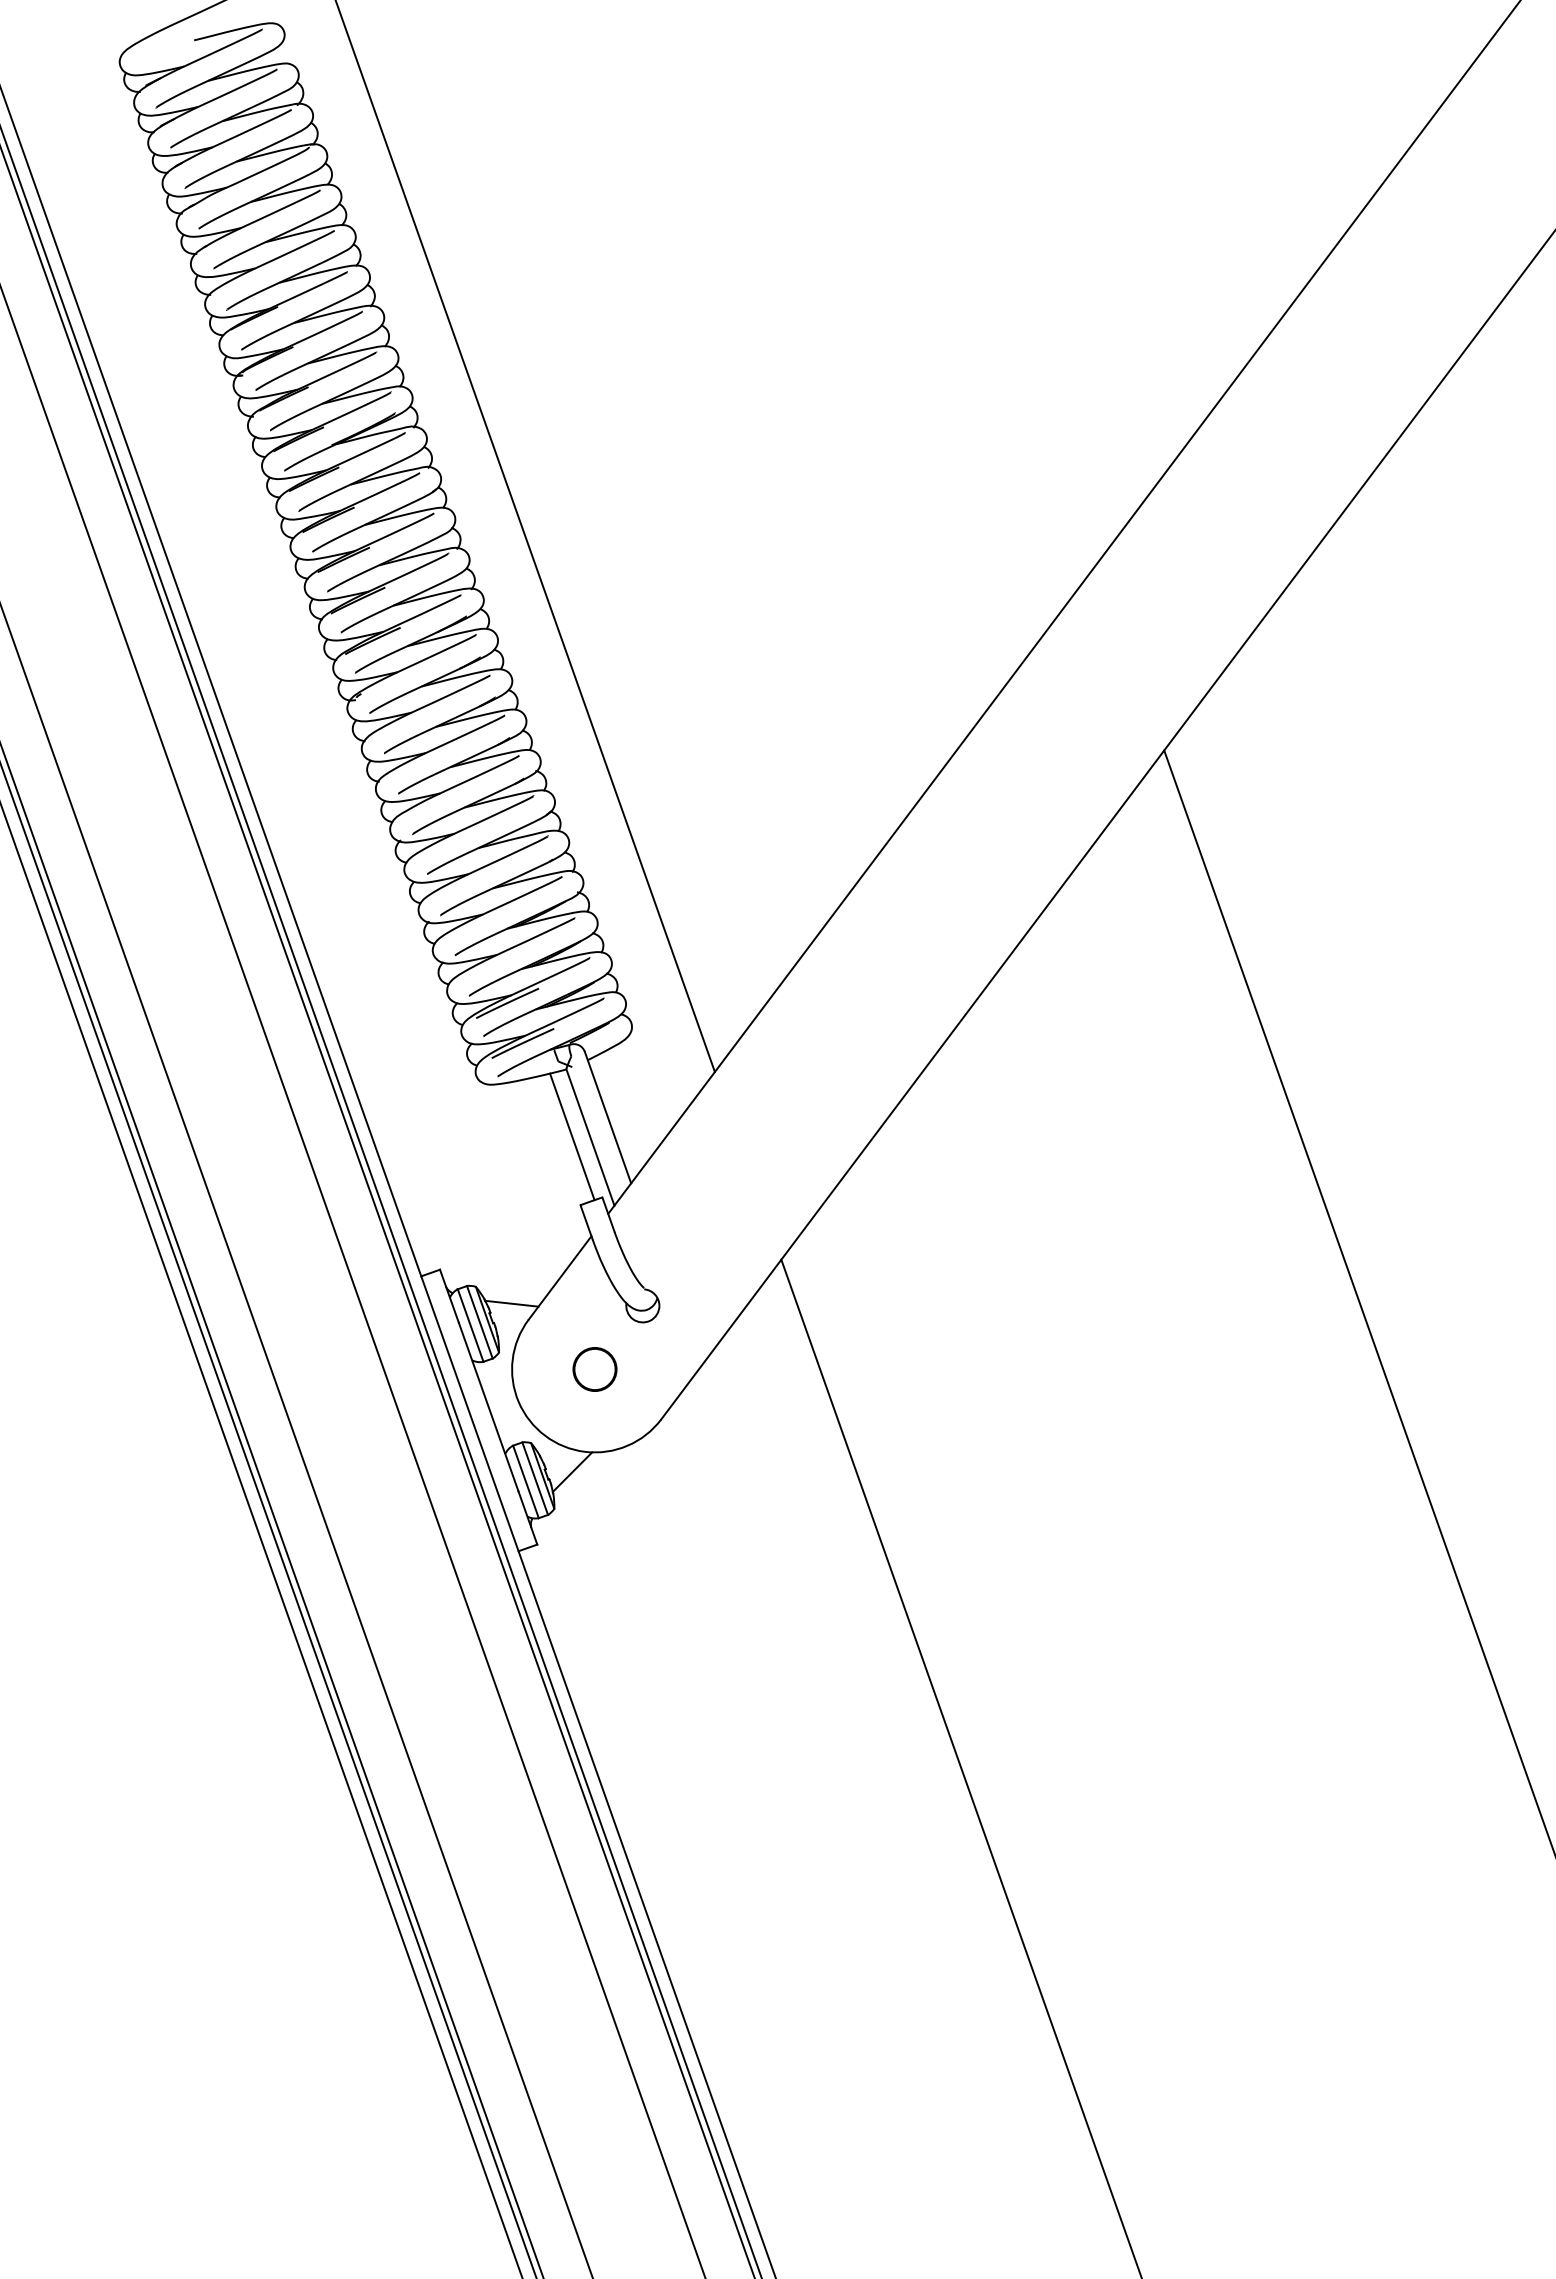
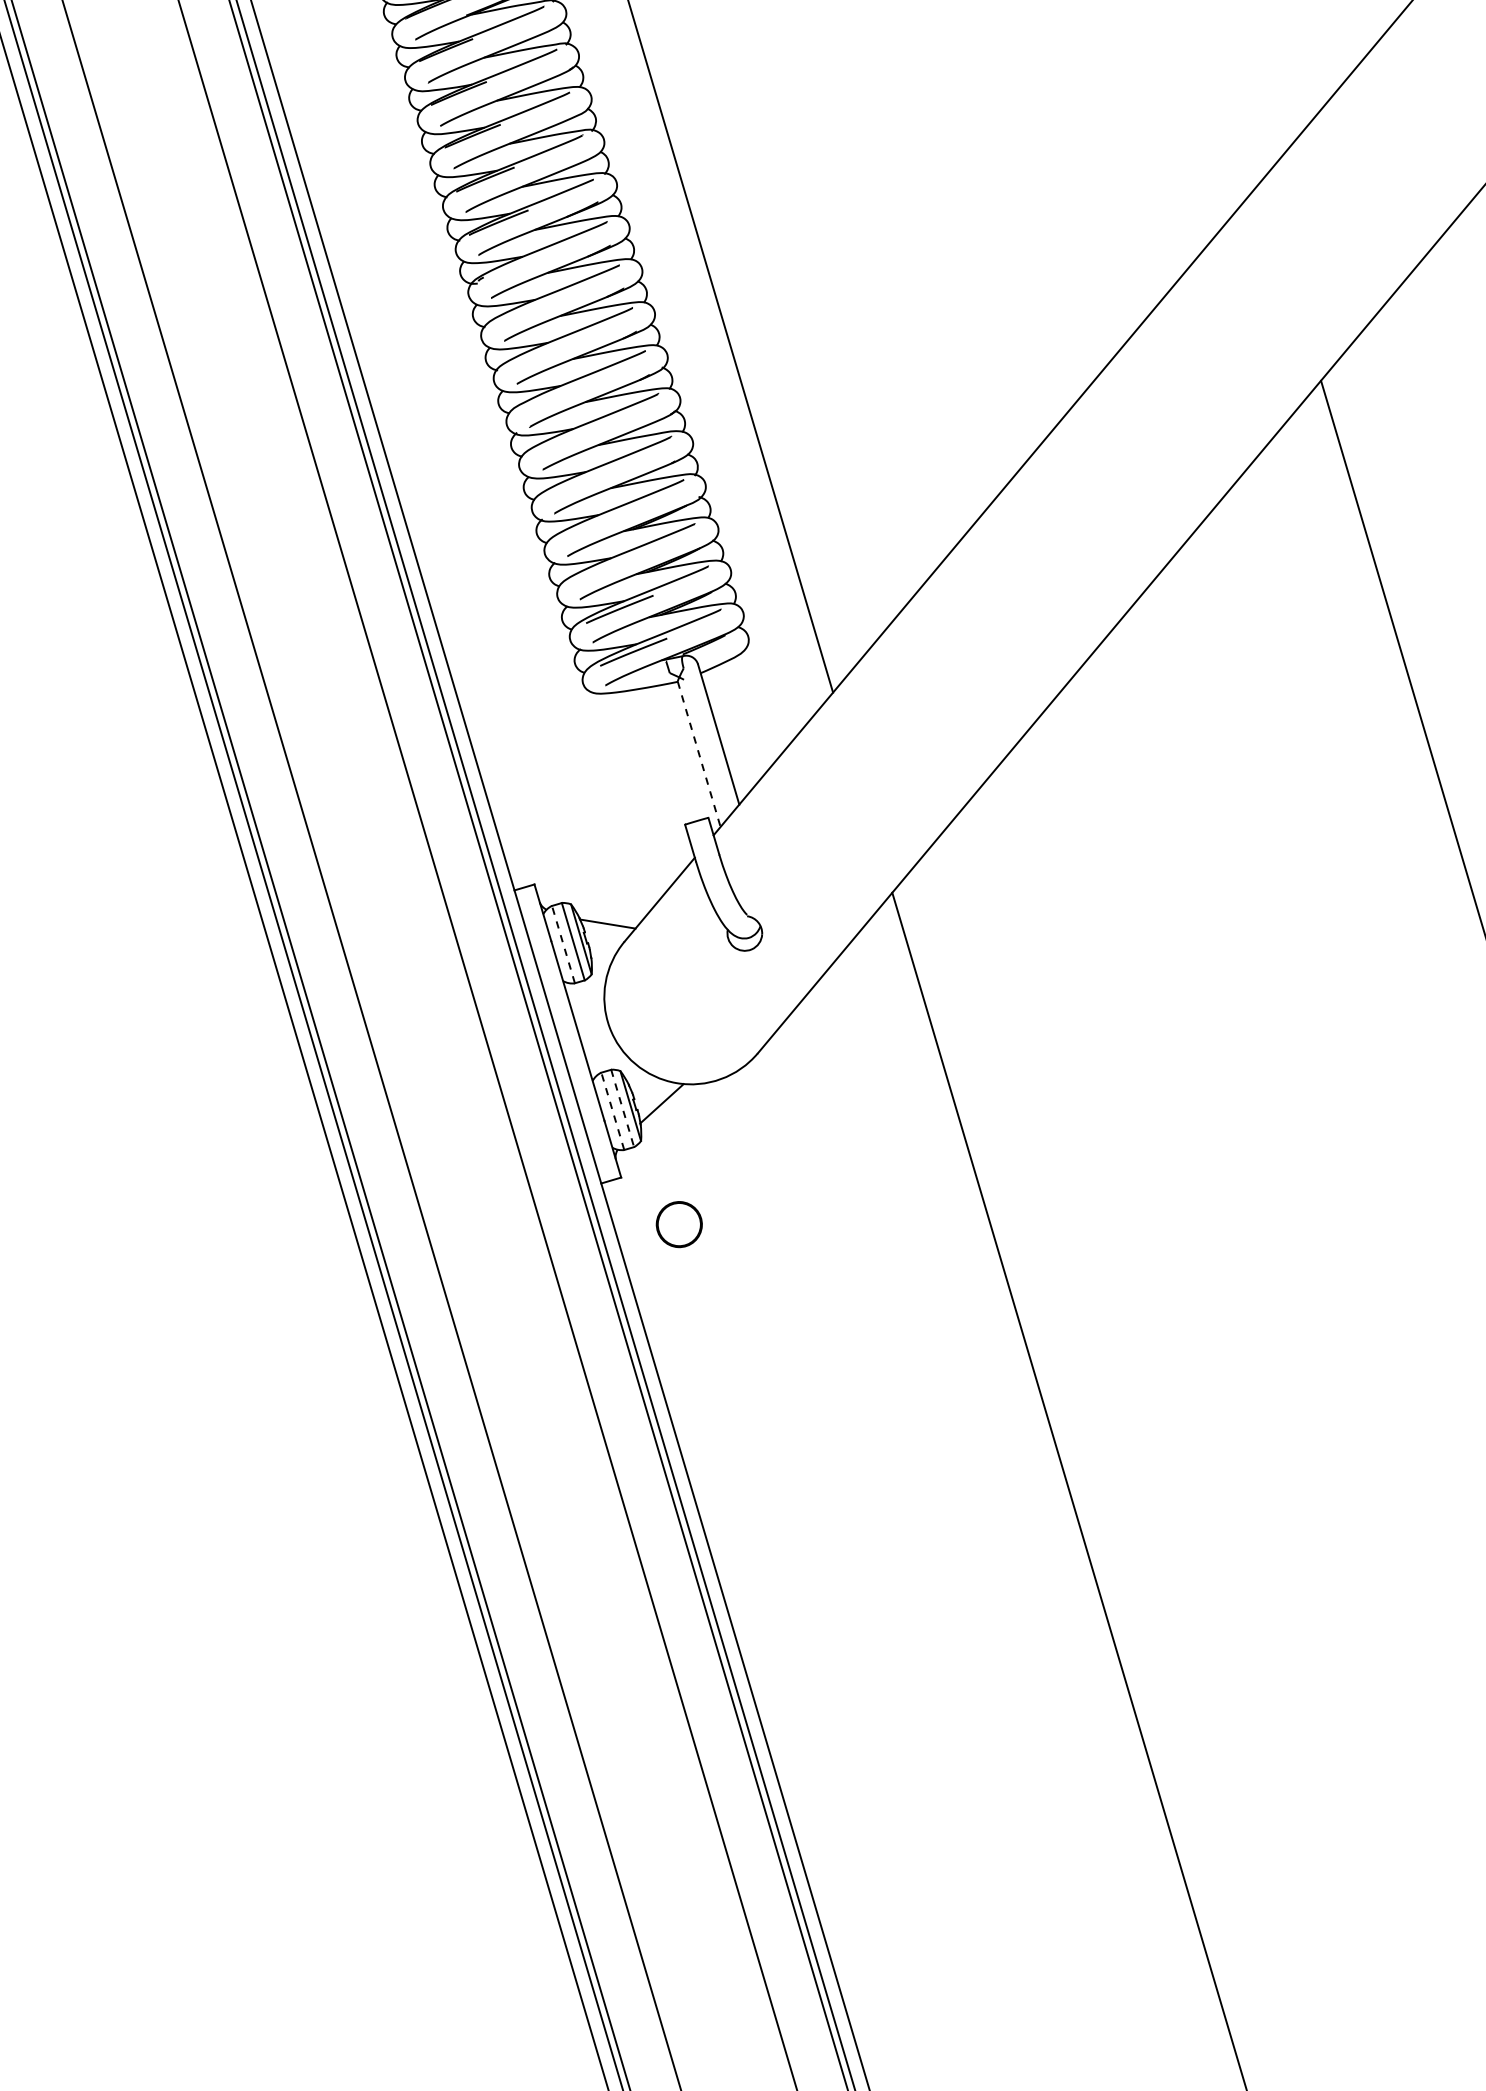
line: (572, 1136) -> (680, 752), removed
line: (590, 1137) -> (699, 754), solid -> dashed
line: (470, 1325) -> (563, 944), solid -> dashed
circle: (594, 1369) -> (678, 1224), moved
line: (535, 1479) -> (622, 1109), solid -> dashed
line: (525, 1481) -> (612, 1110), solid -> dashed

